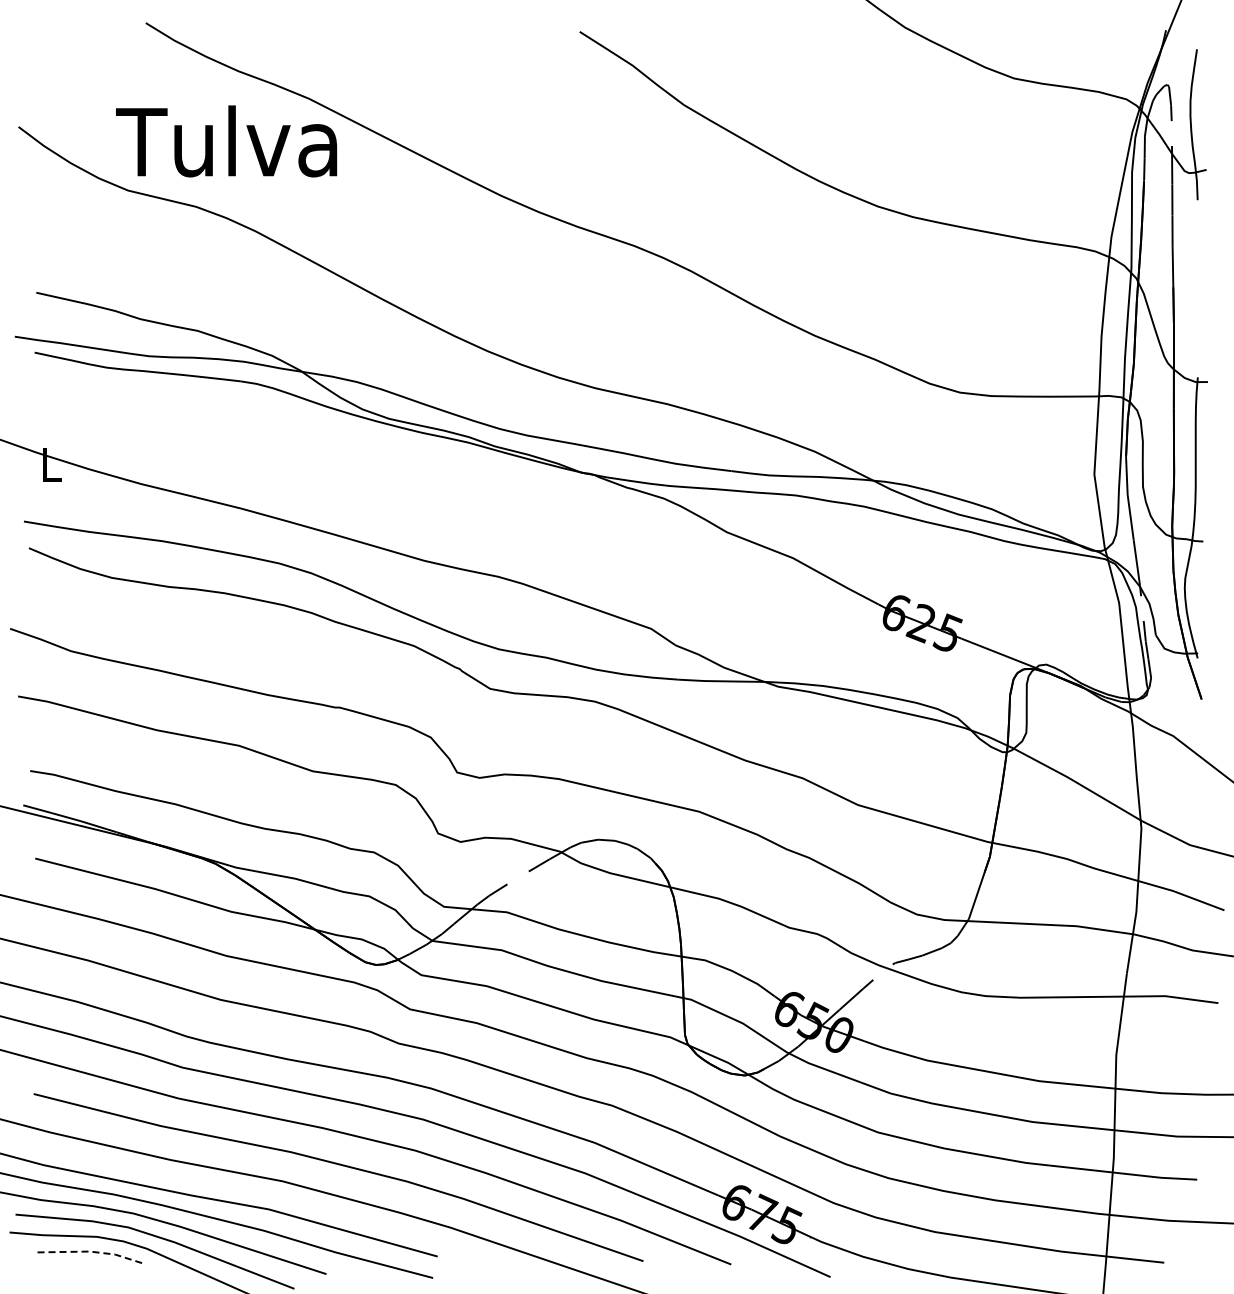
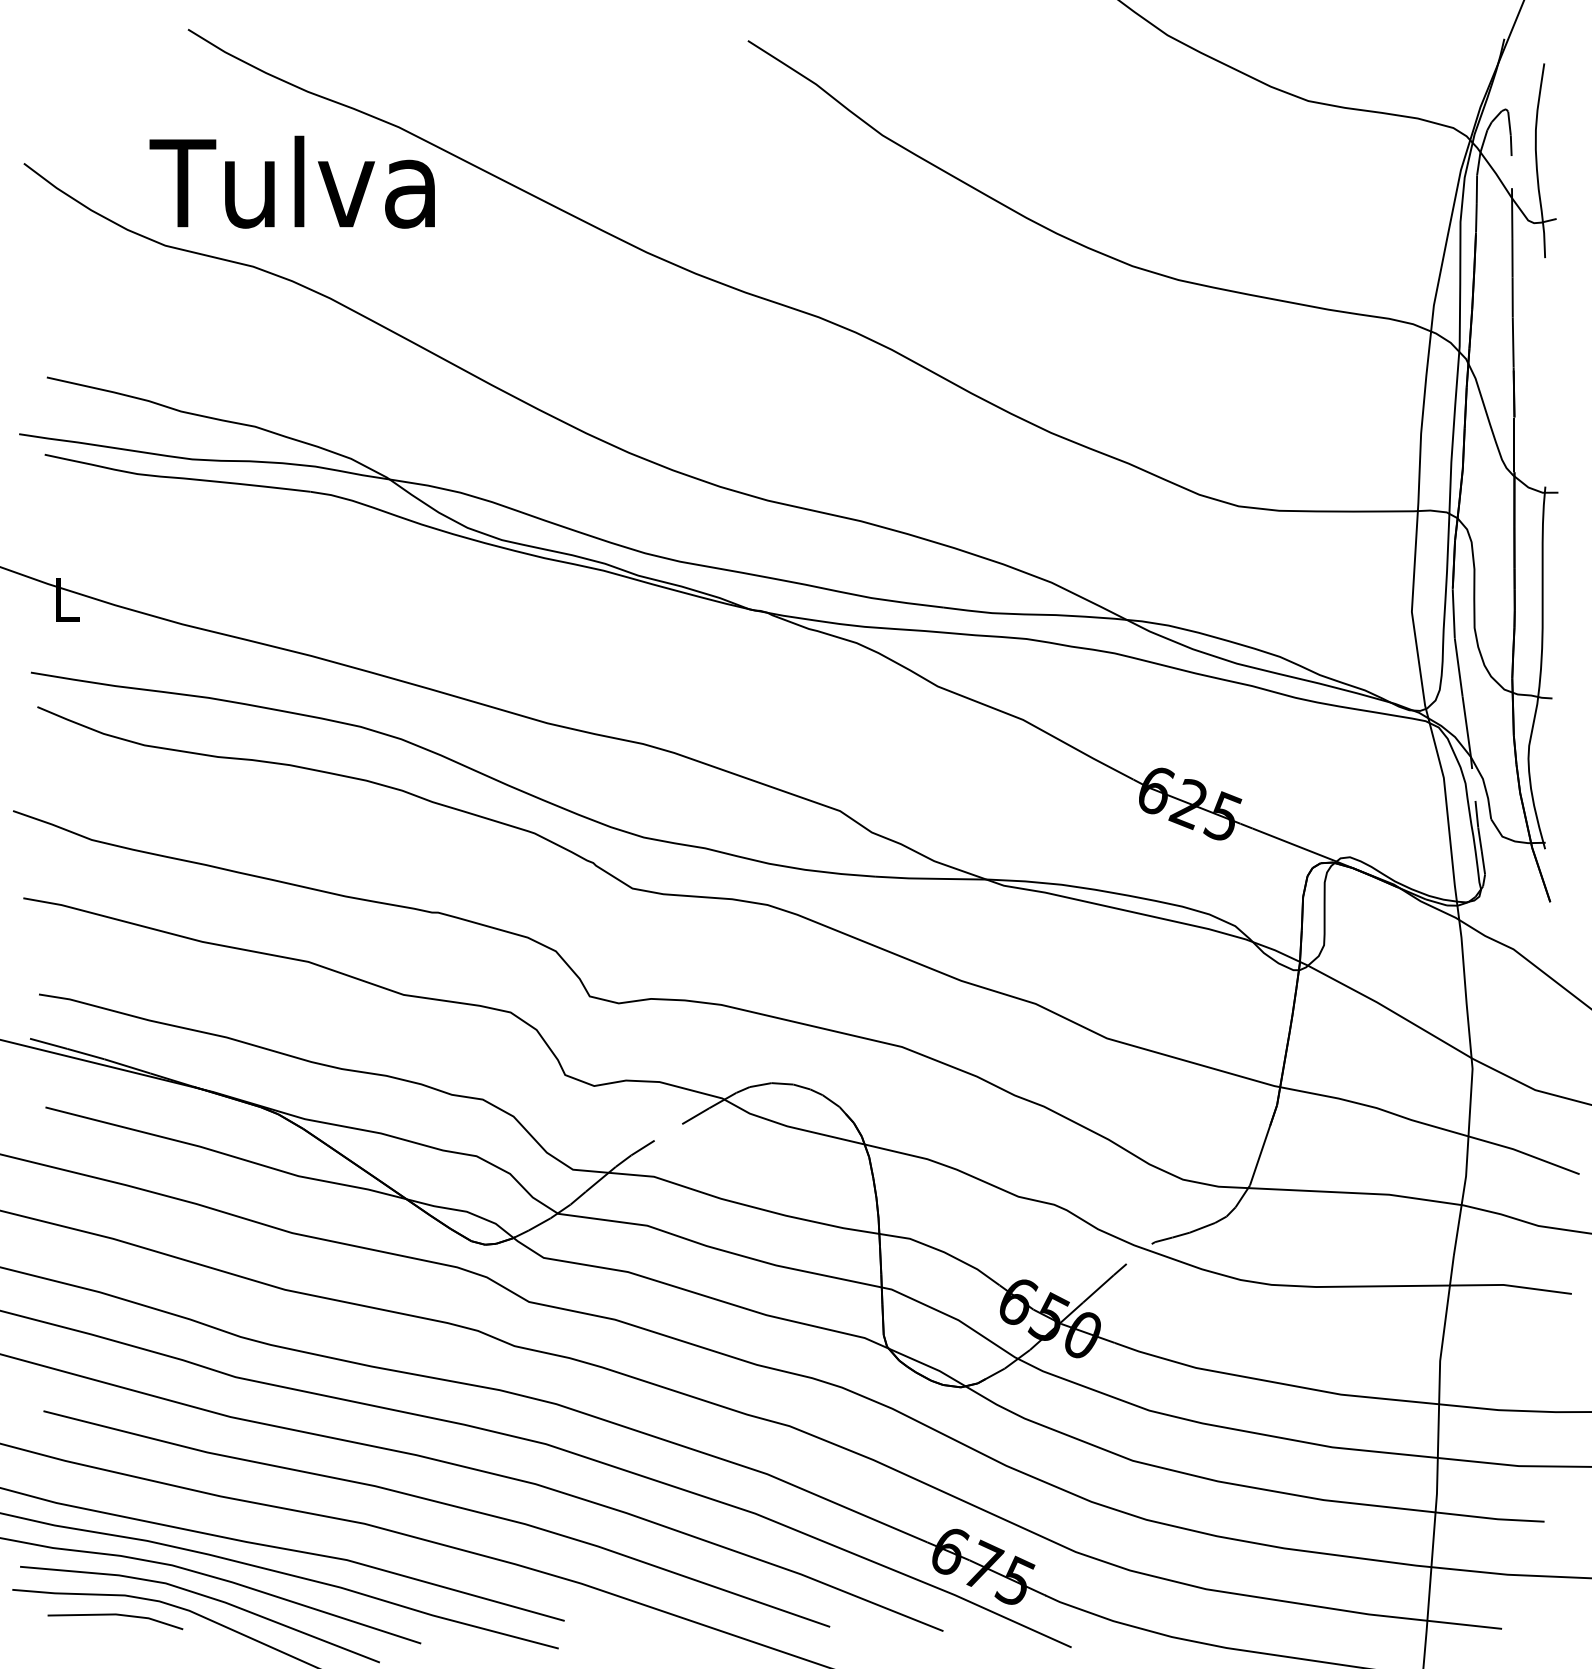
line: (90, 1251) -> (116, 1614), dashed -> solid

